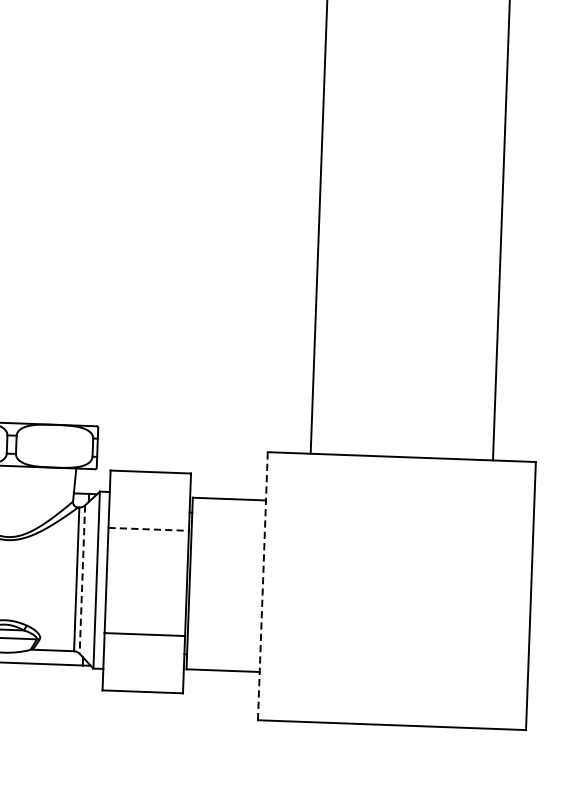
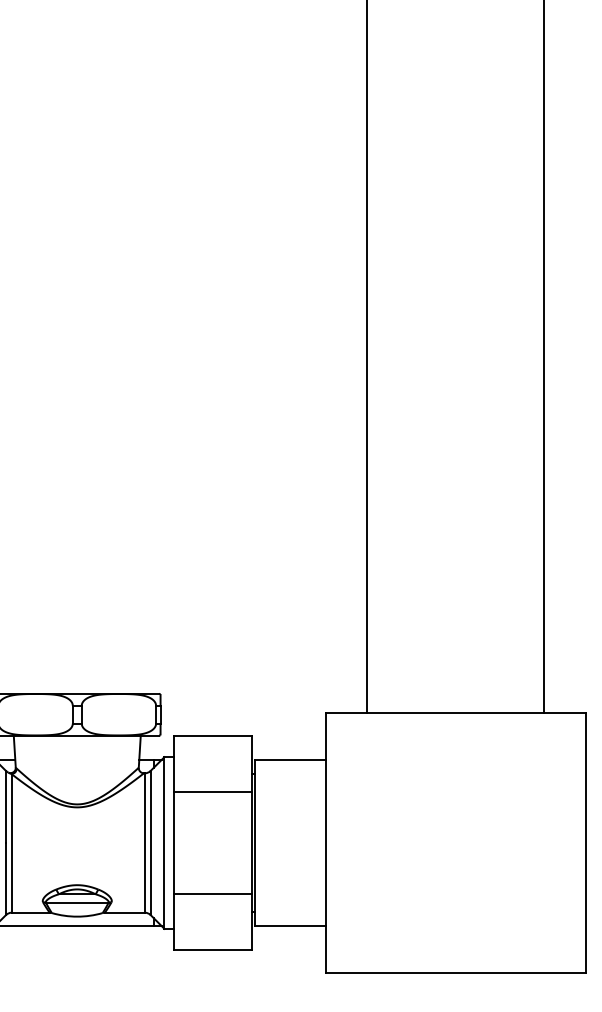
line: (149, 528) -> (213, 791), dashed -> solid
line: (82, 580) -> (150, 843), dashed -> solid
line: (262, 585) -> (325, 842), dashed -> solid

